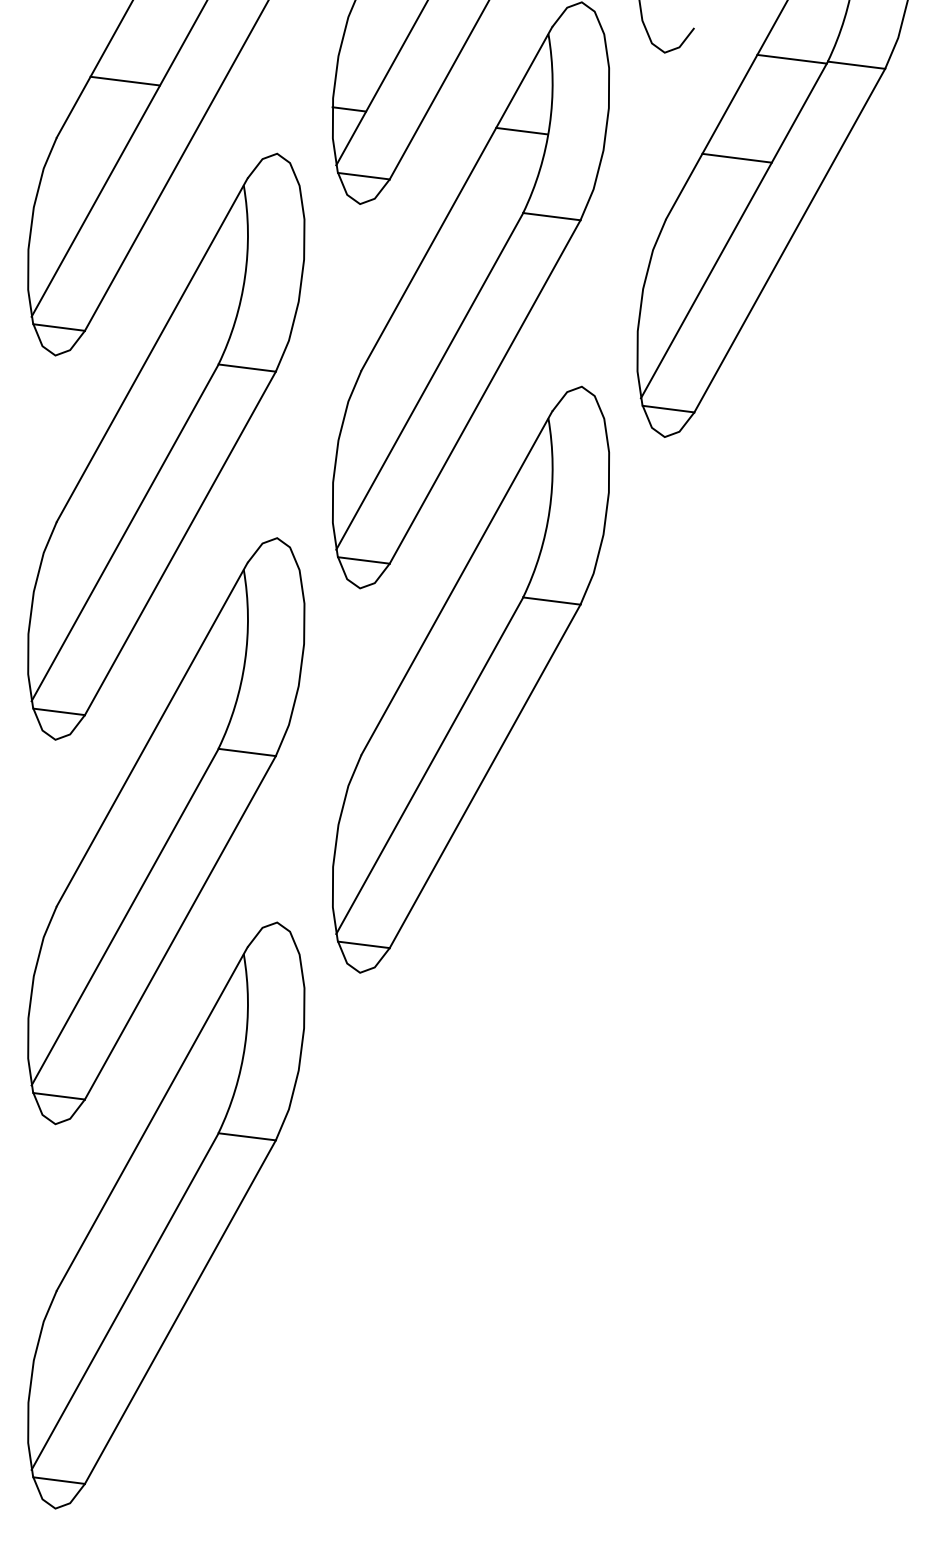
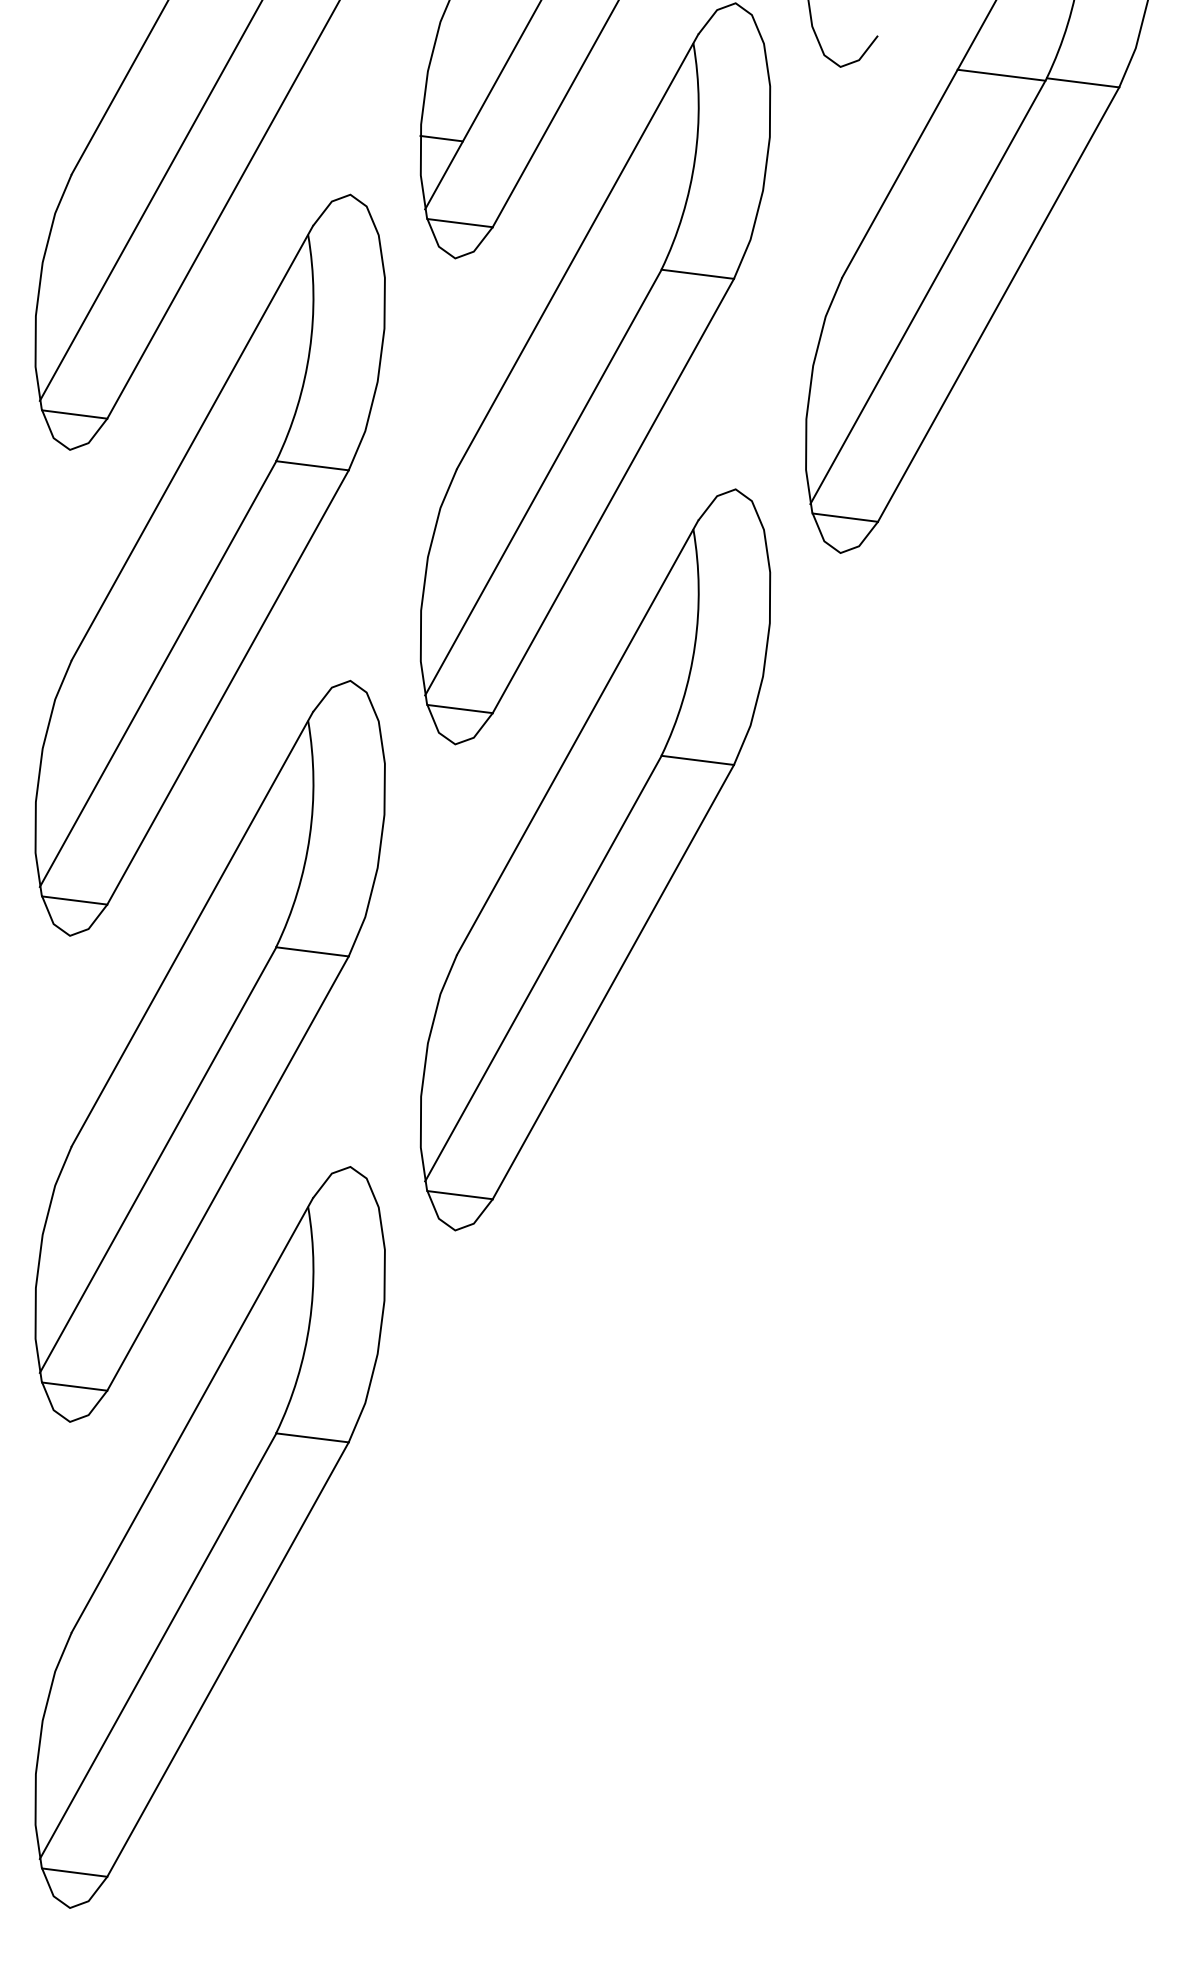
line: (125, 80) -> (158, 102), removed
line: (521, 131) -> (659, 166), removed
line: (736, 158) -> (931, 200), removed

